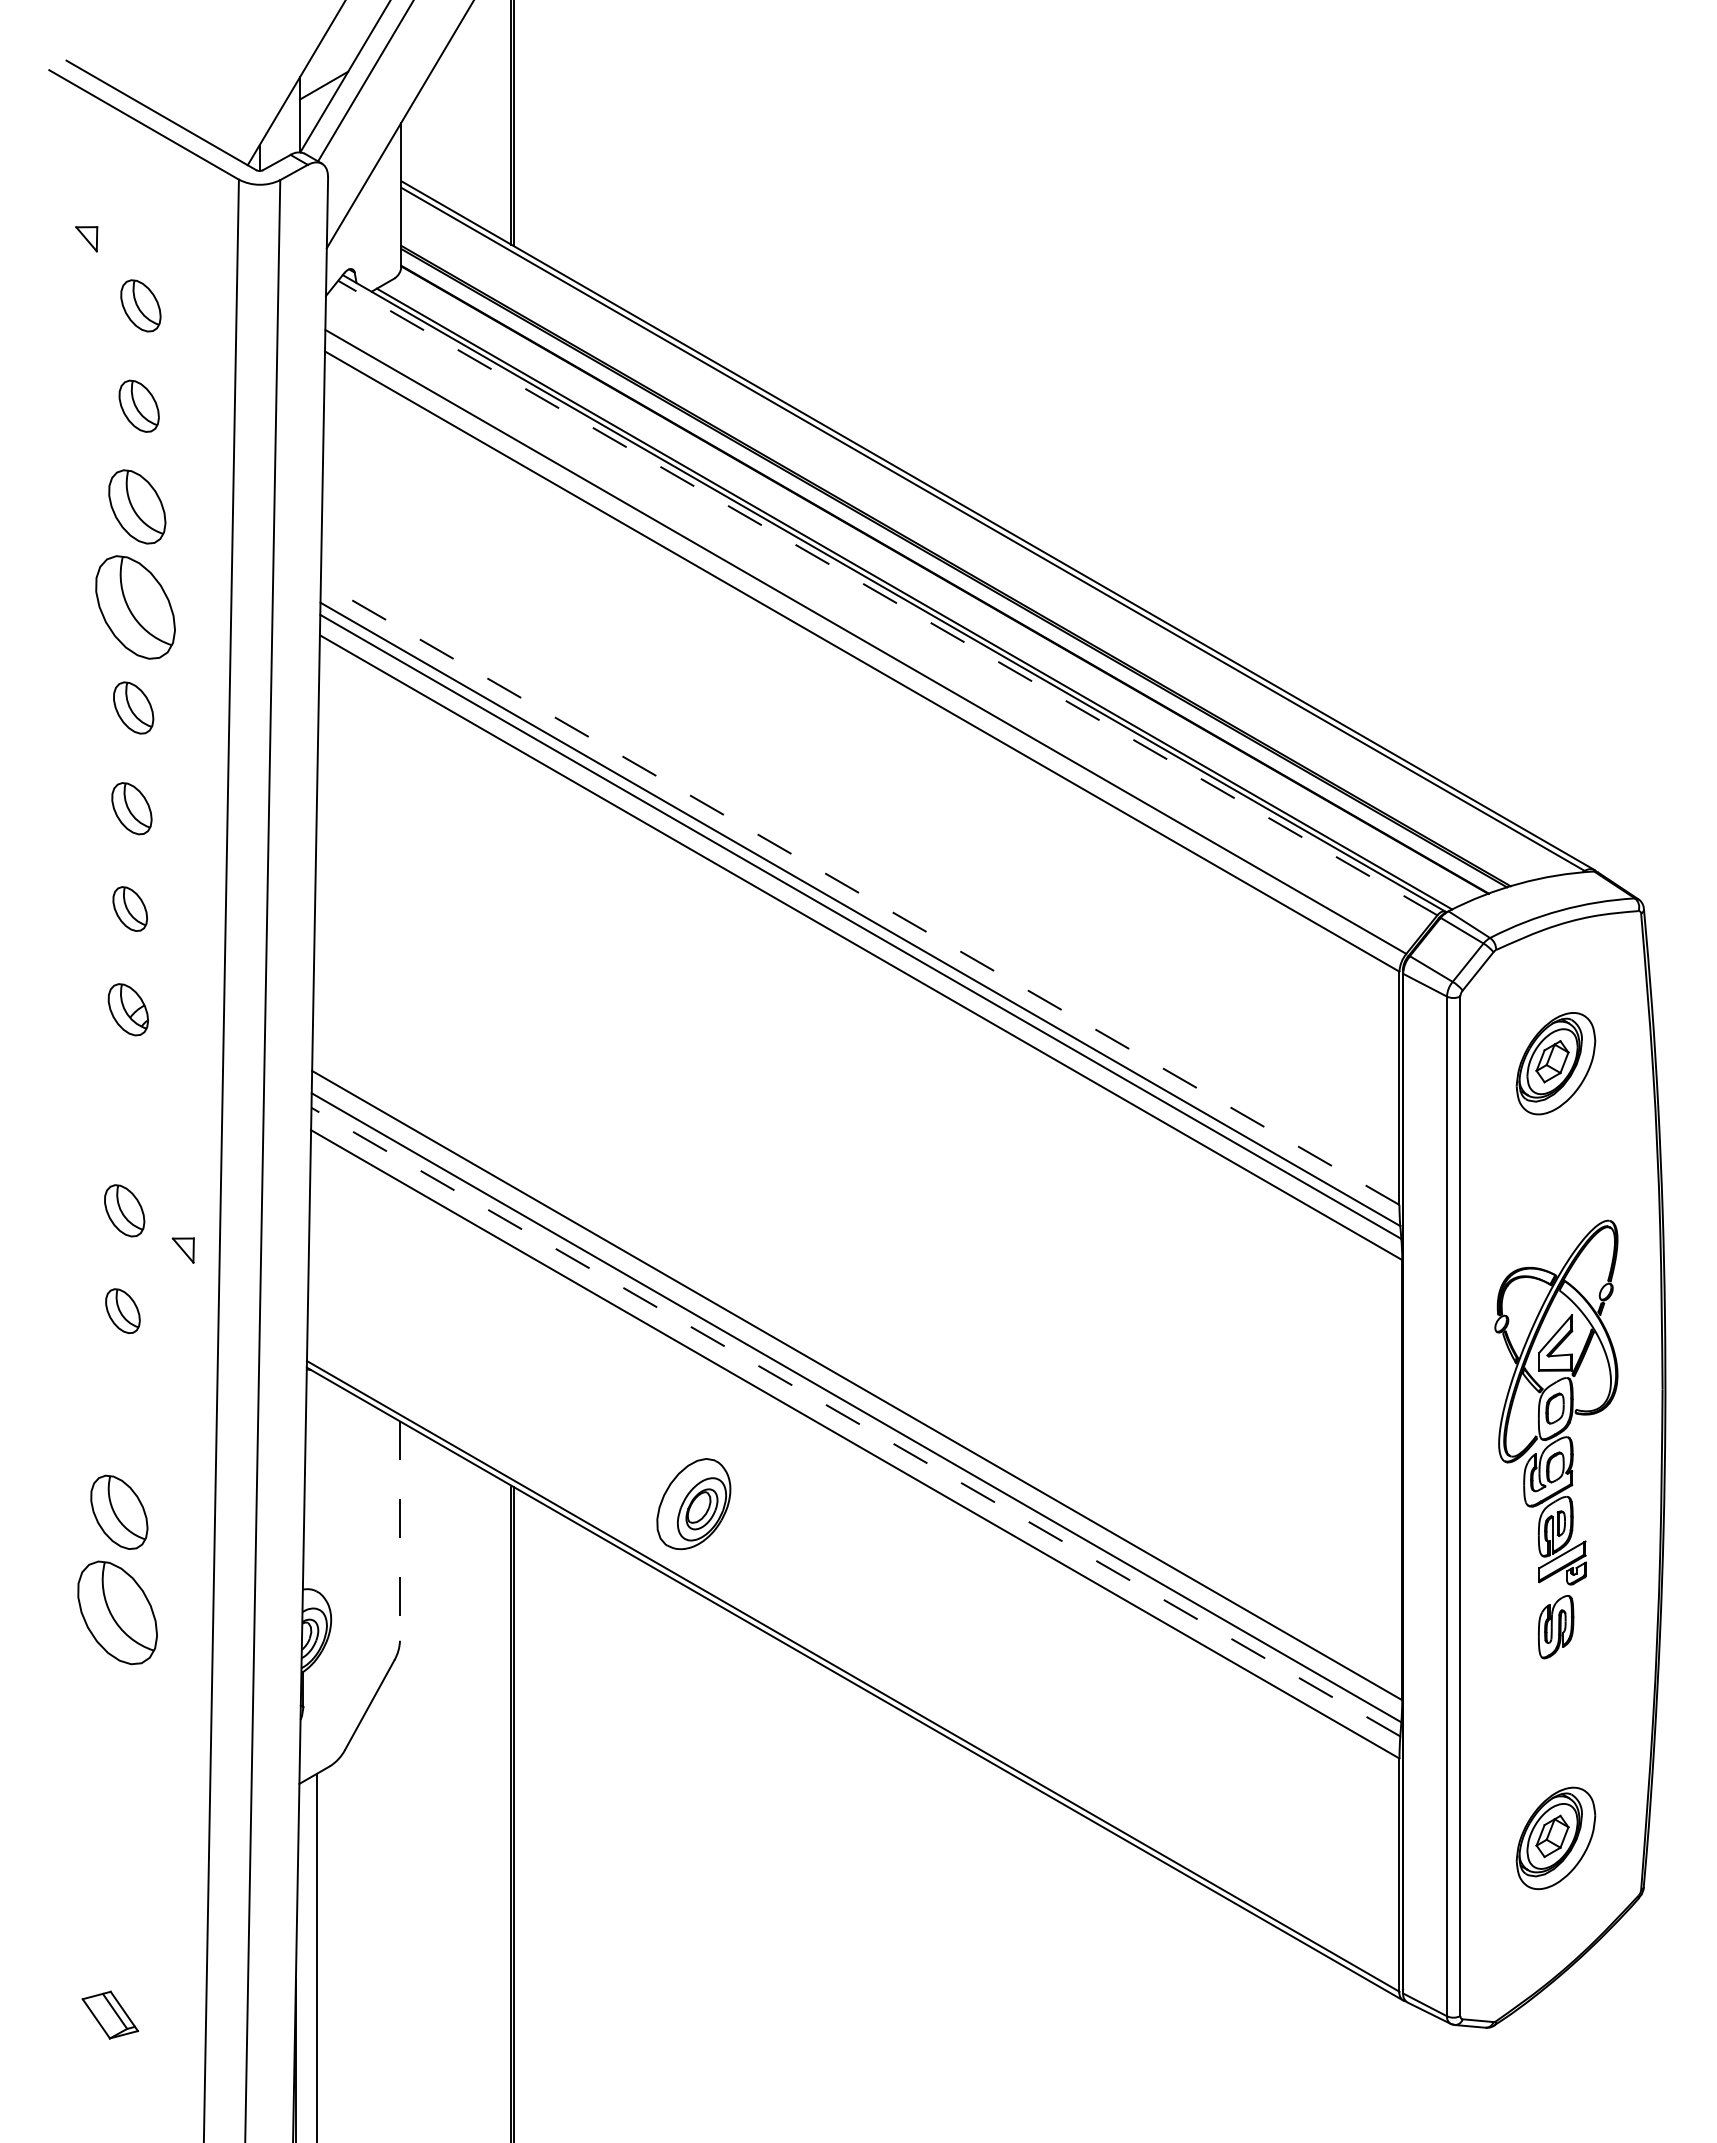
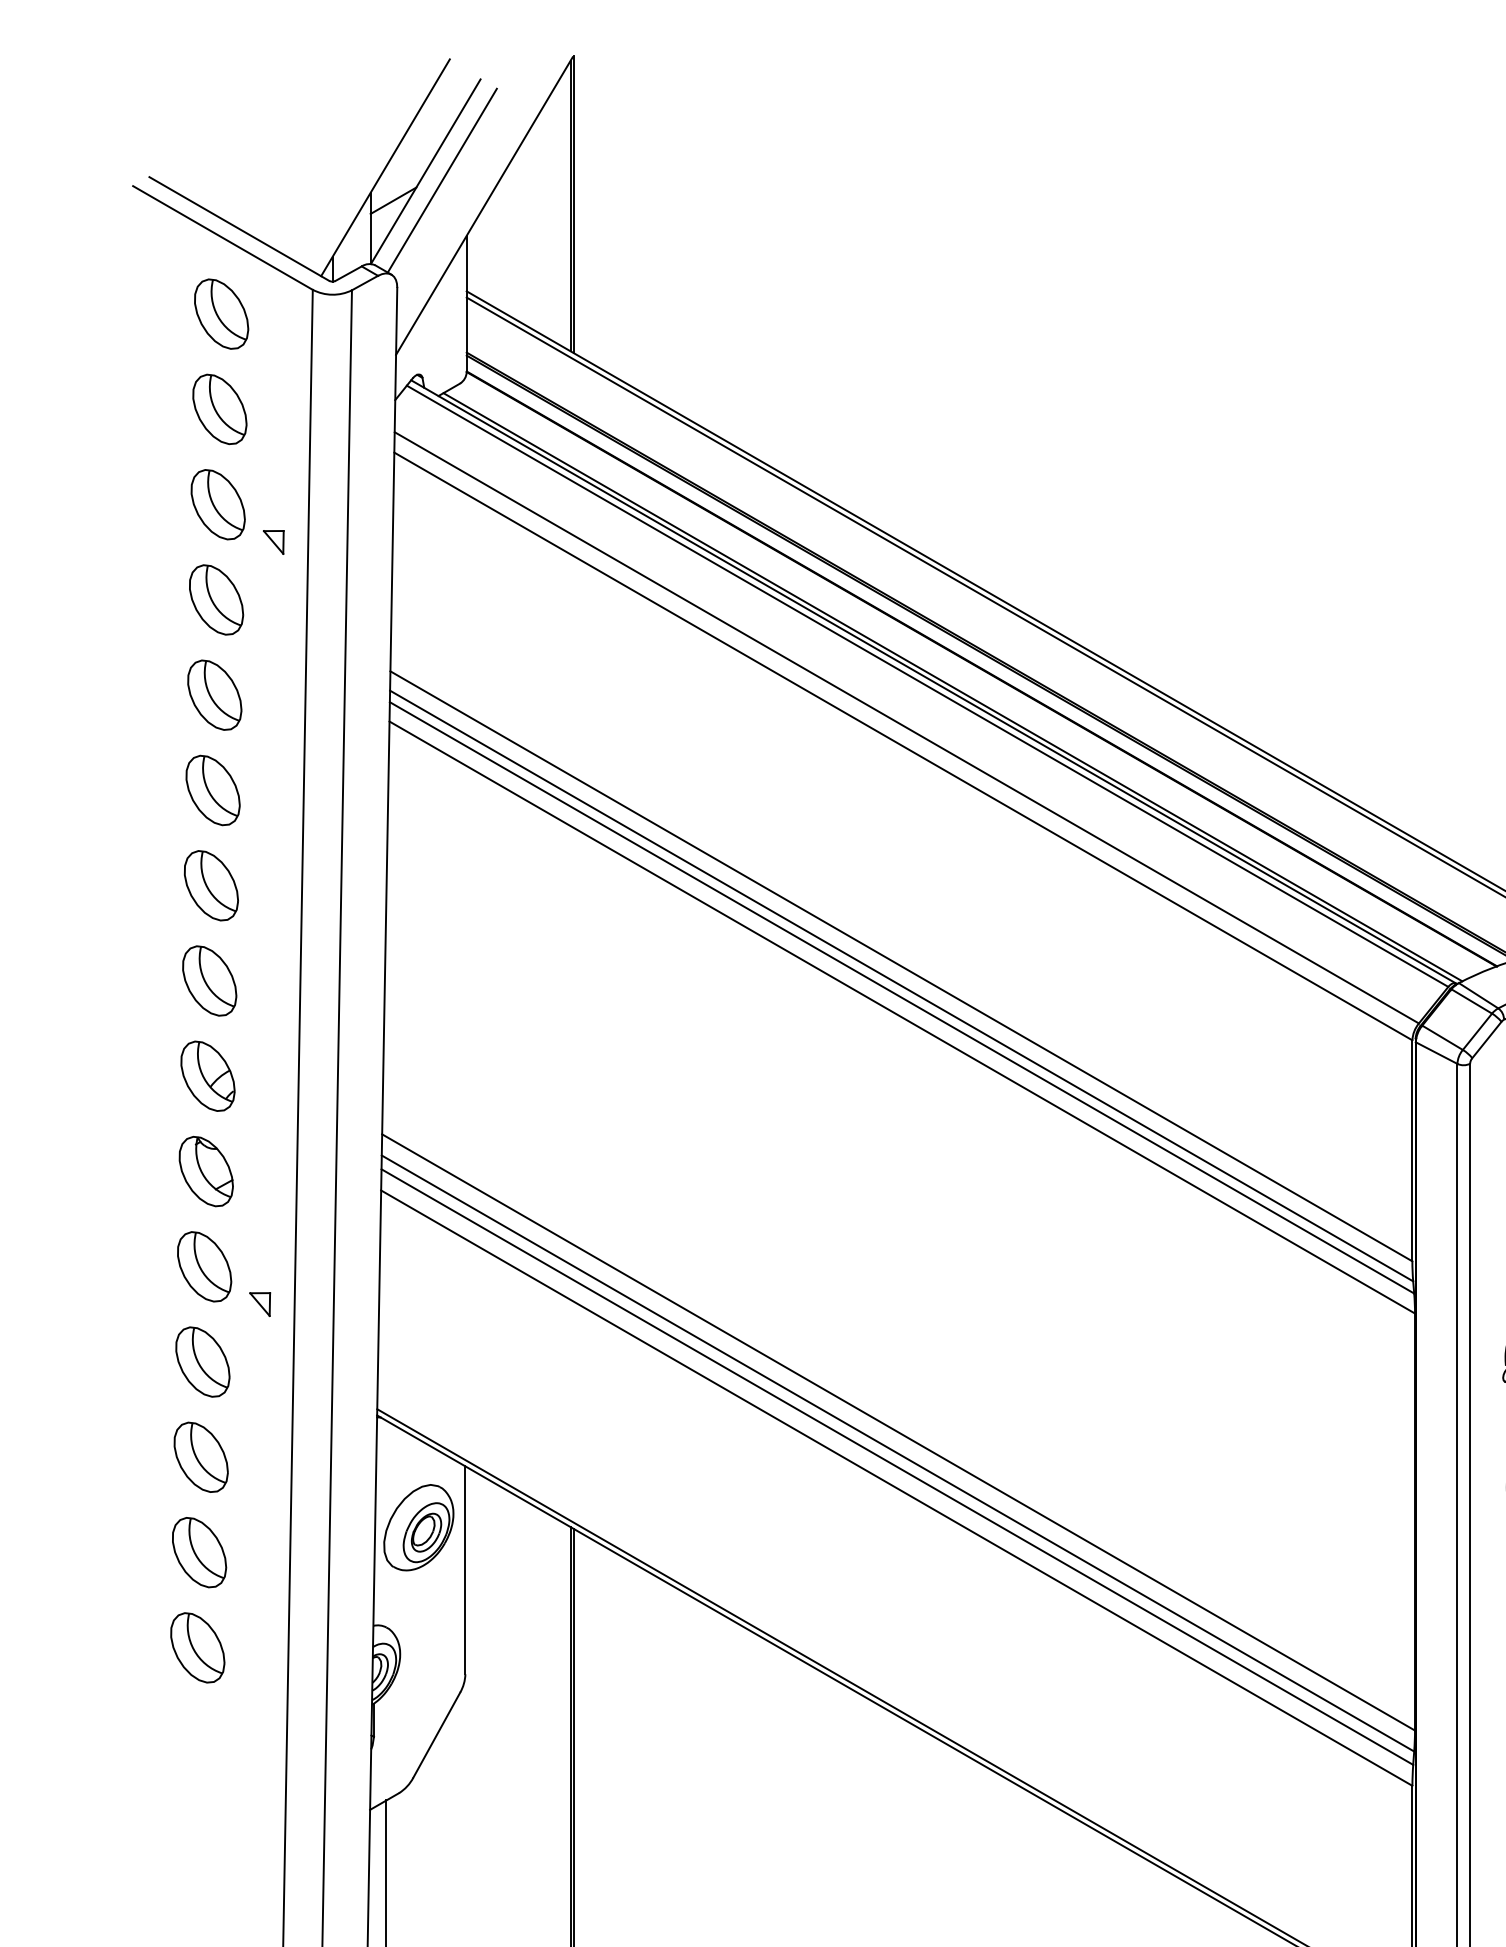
part: (142, 204) -> (221, 313), added
part: (86, 239) -> (273, 542), moved
part: (140, 305) -> (219, 409), size x1.43
part: (139, 405) -> (218, 503), size x1.43
line: (887, 598) -> (927, 686), dashed -> solid
part: (135, 607) -> (214, 695), size x0.71
part: (133, 707) -> (212, 789), size x1.43
part: (131, 808) -> (211, 885), size x1.43
line: (860, 893) -> (901, 966), dashed -> solid
part: (130, 908) -> (210, 980), size x1.67
part: (128, 1009) -> (208, 1076), size x1.43
part: (126, 1109) -> (206, 1170), added
part: (124, 1210) -> (204, 1266), size x1.43
part: (122, 1310) -> (202, 1361), size x1.67
part: (121, 1411) -> (201, 1457), added
line: (855, 1422) -> (896, 1467), dashed -> solid
part: (693, 1504) -> (418, 1528), moved
line: (399, 1531) -> (464, 1570), dashed -> solid
part: (117, 1612) -> (197, 1647), size x0.71

